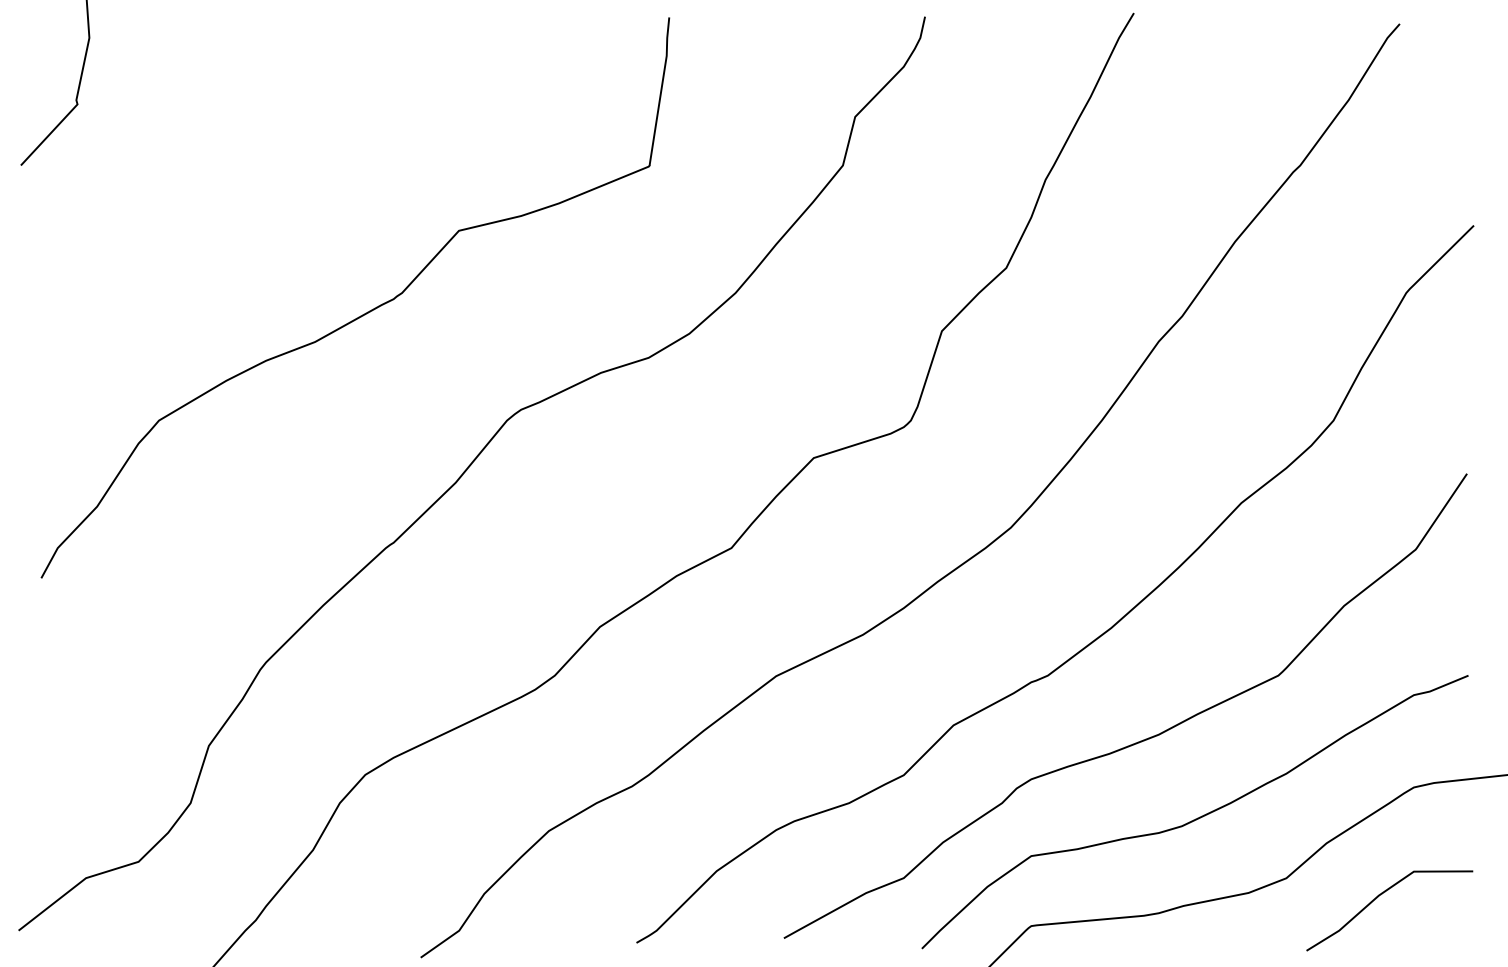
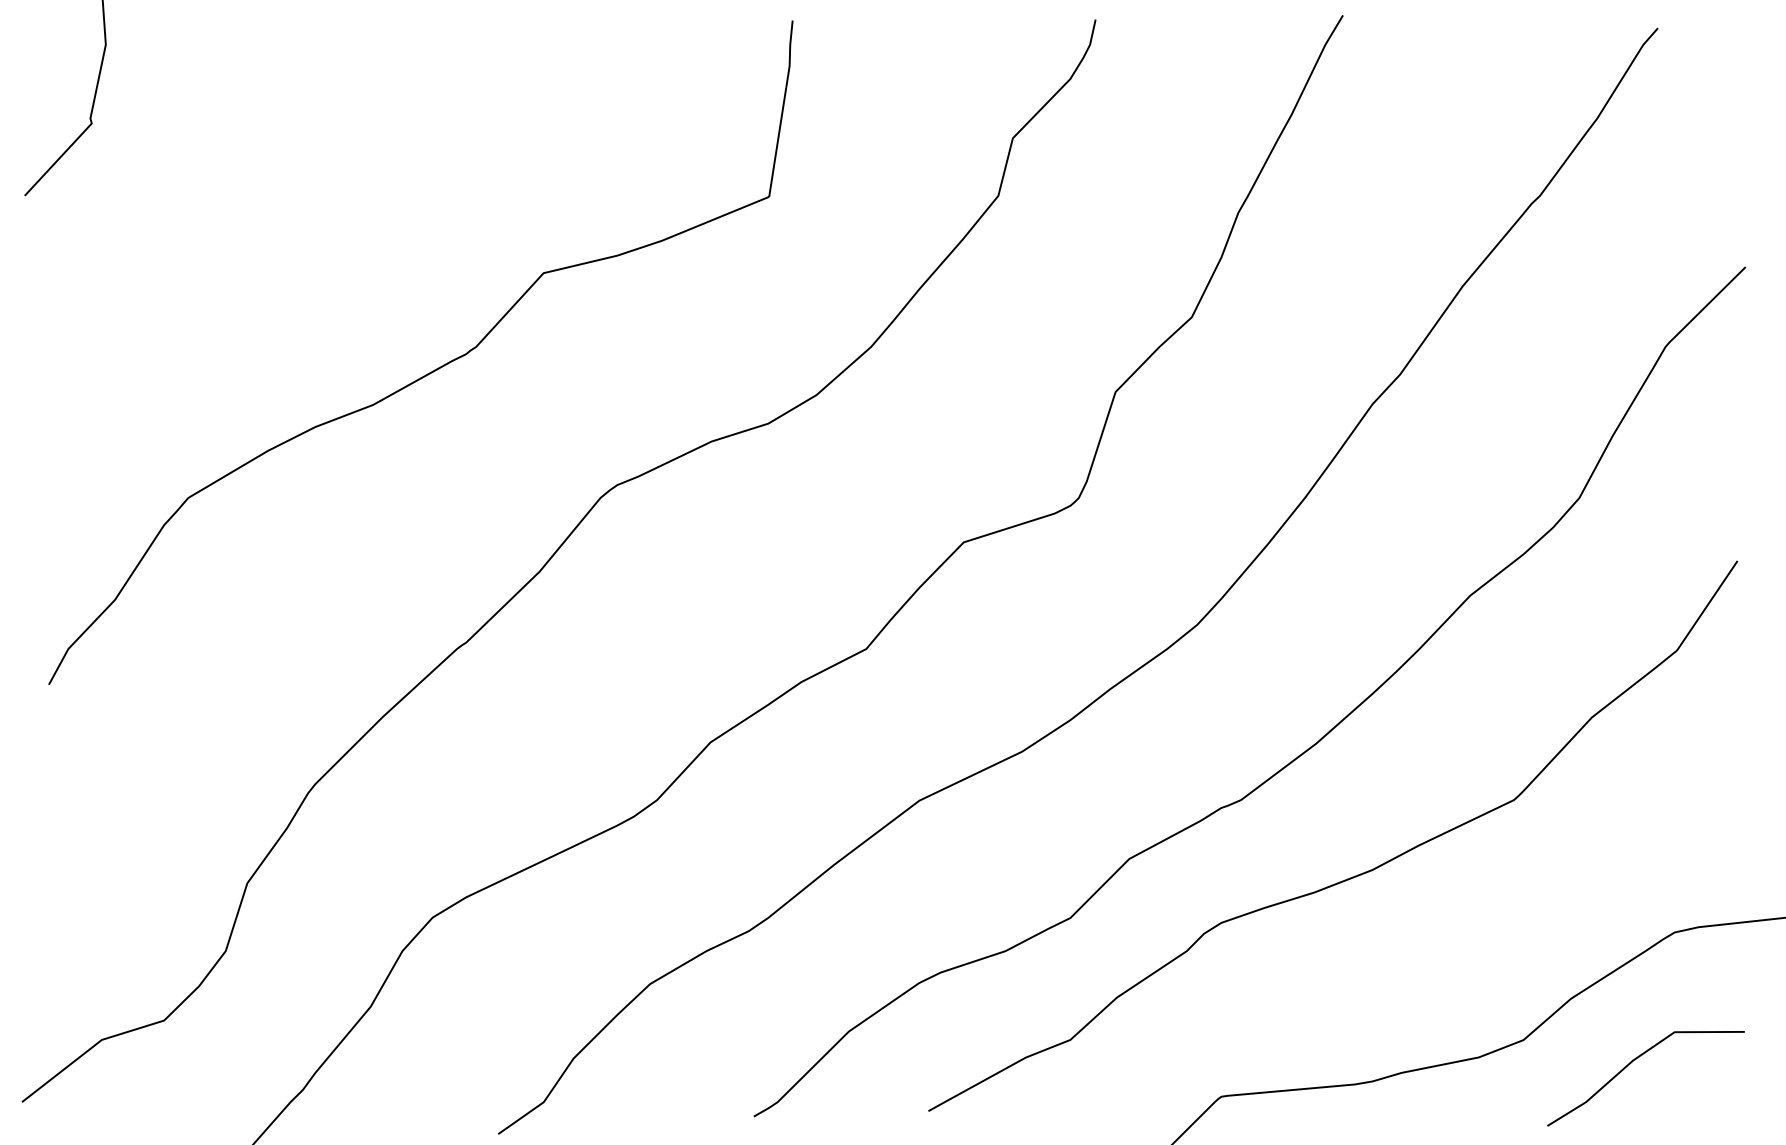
curve: (1197, 817) -> (1418, 968), removed

